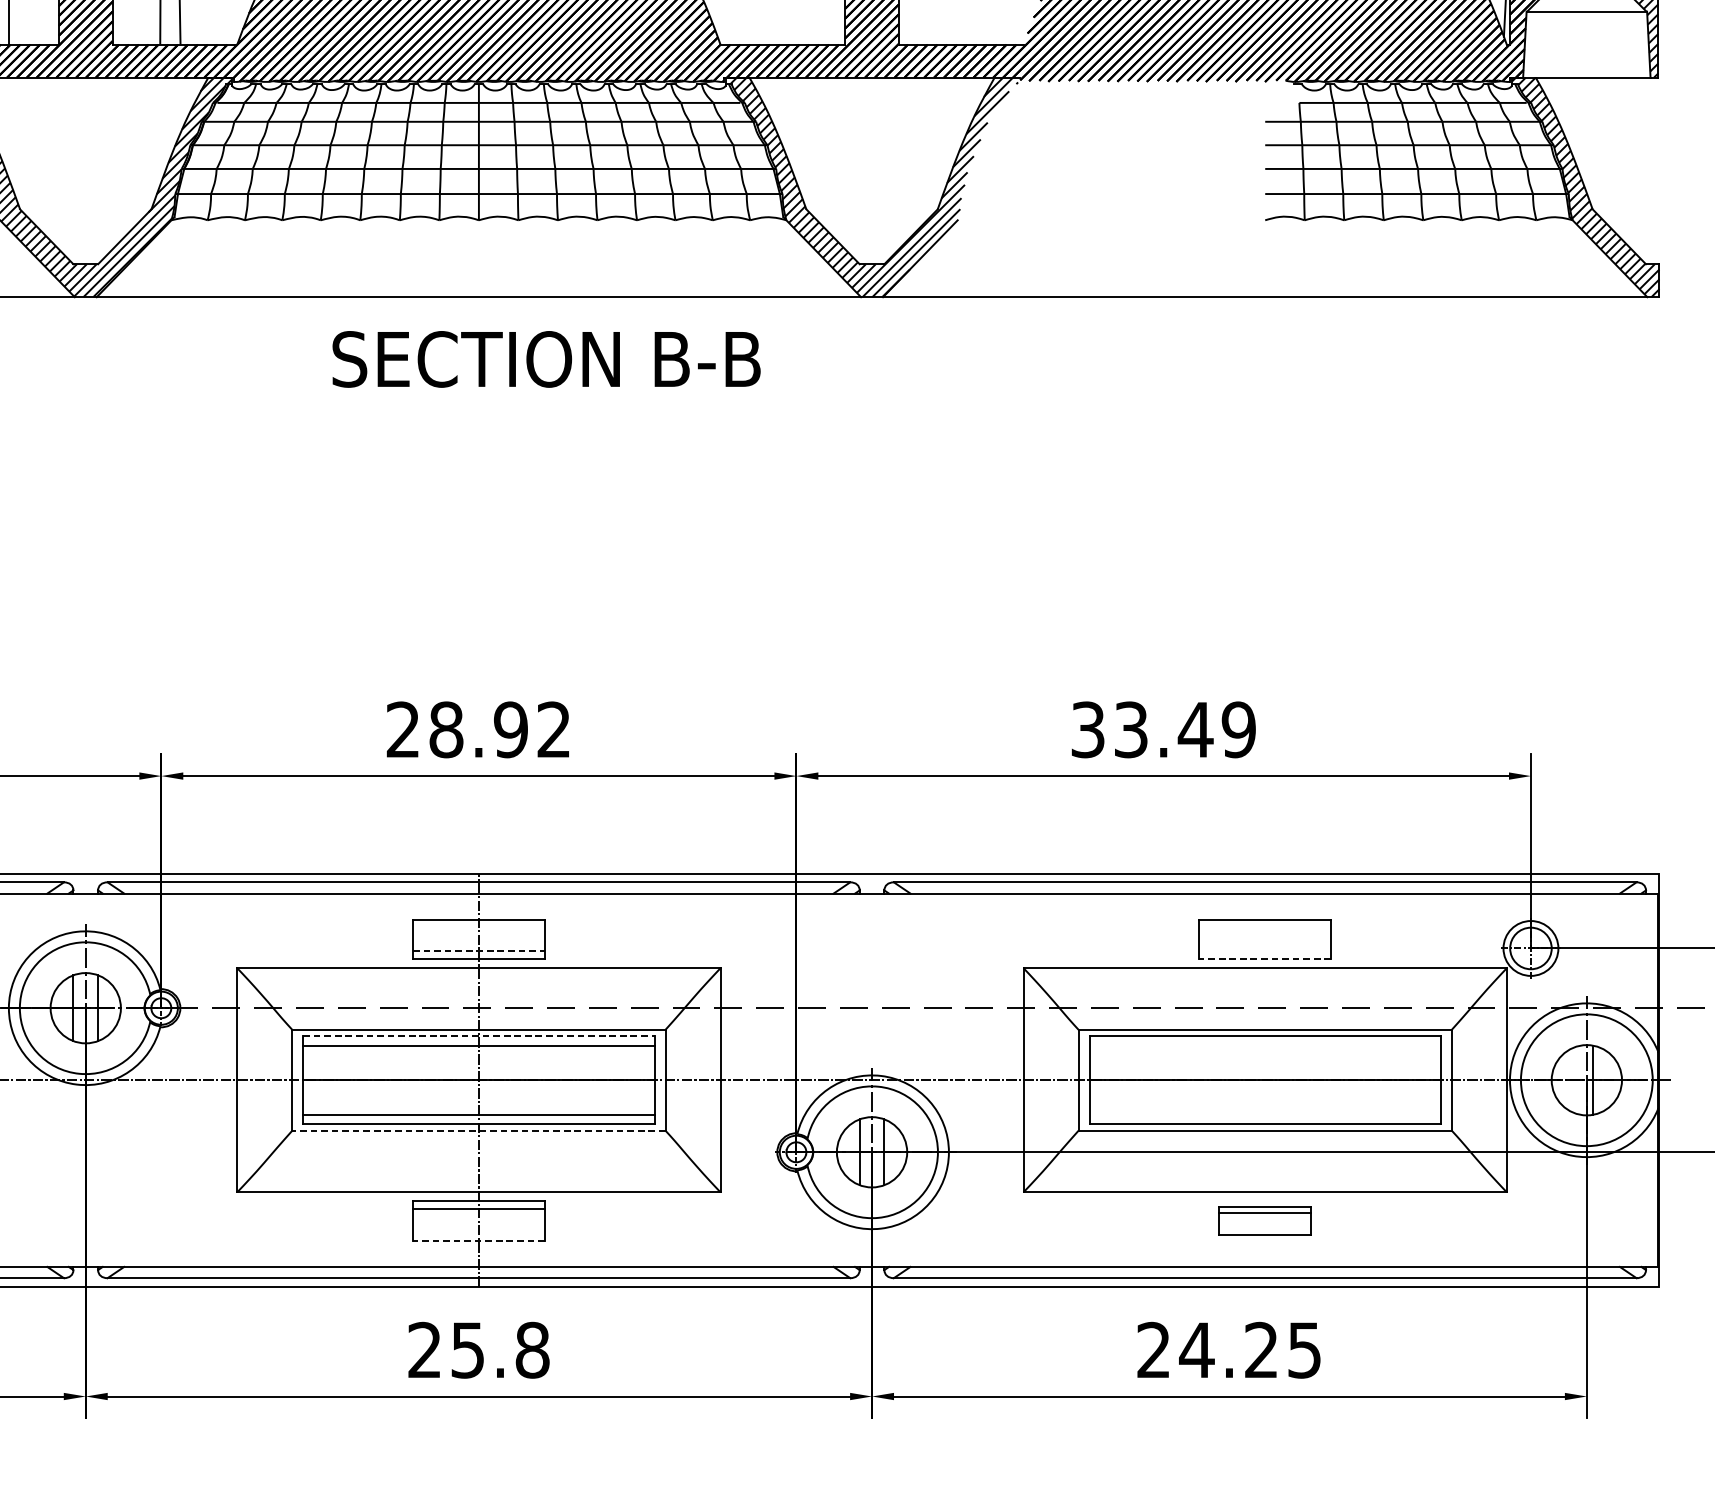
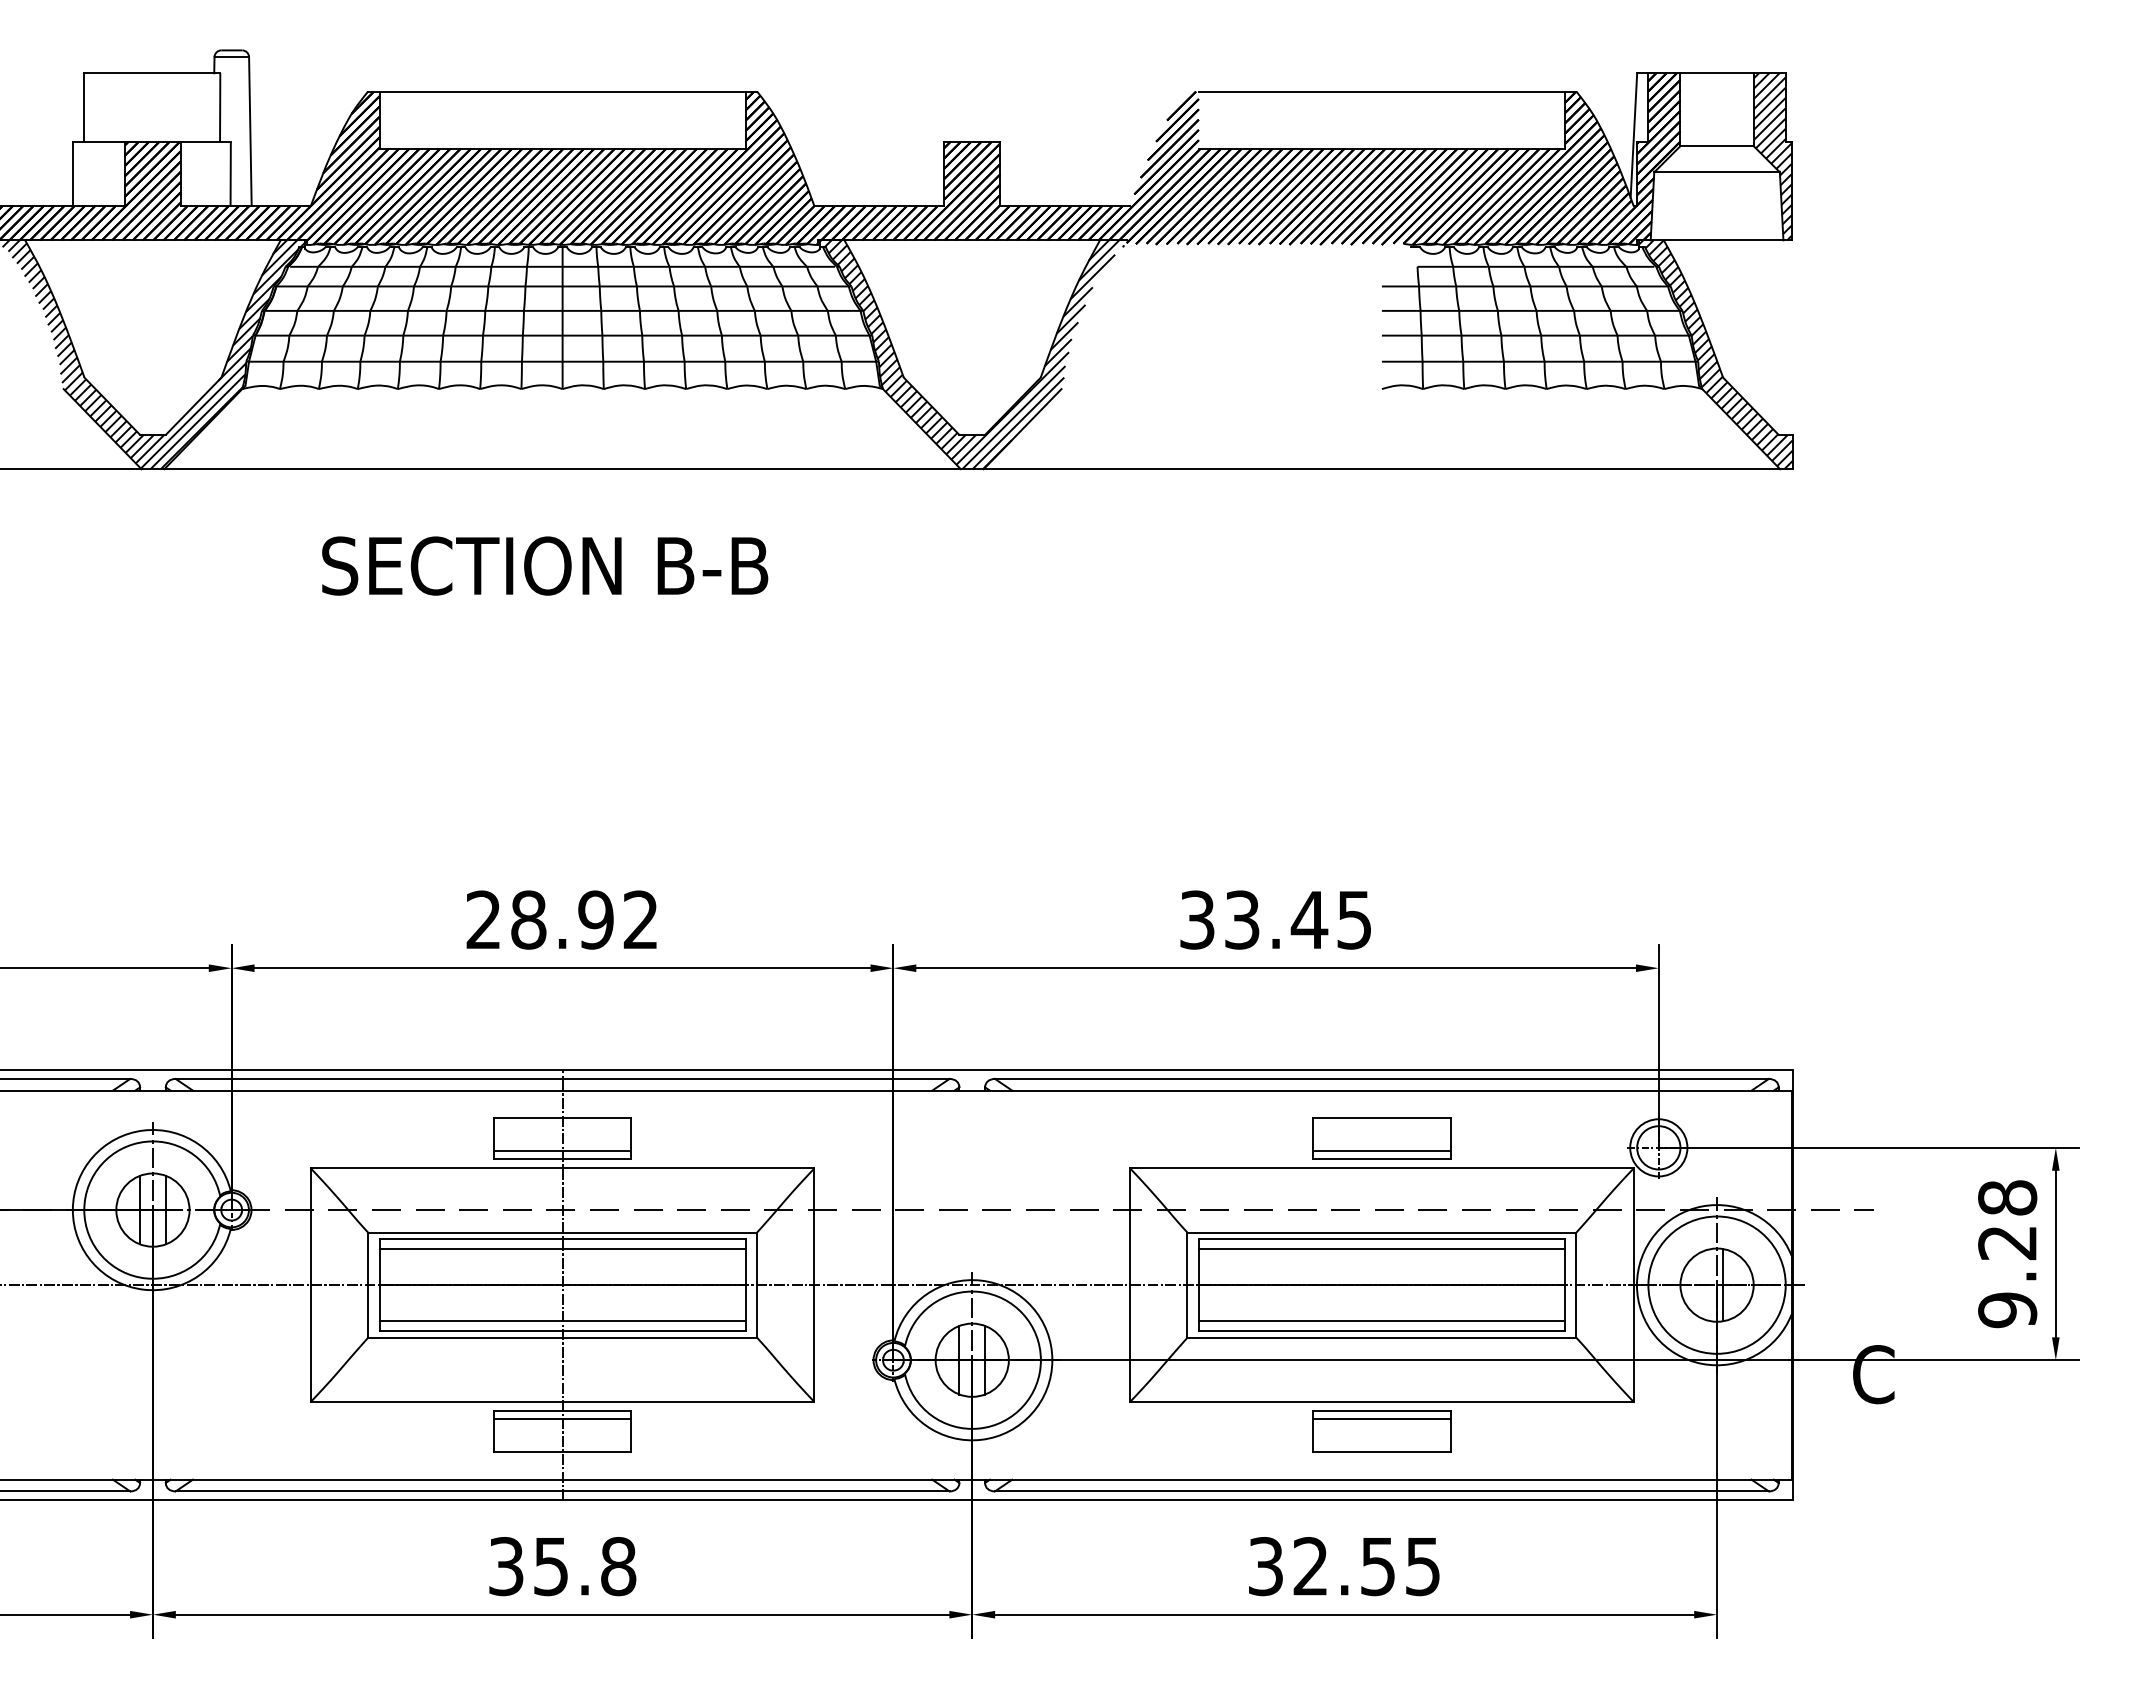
text: (546, 358) -> (545, 565), moved
text: (1238, 729) -> (1354, 919), 33.49 -> 33.45
line: (478, 951) -> (562, 1150), dashed -> solid
line: (1264, 951) -> (1381, 1150), added
line: (1264, 959) -> (1381, 1159), dashed -> solid
line: (479, 1036) -> (563, 1239), dashed -> solid
line: (1264, 1046) -> (1381, 1249), added
line: (1264, 1115) -> (1381, 1321), added
line: (478, 1130) -> (562, 1337), dashed -> solid
part: (1264, 1220) -> (1381, 1431), size x1.43
line: (478, 1240) -> (562, 1452), dashed -> solid
text: (425, 1350) -> (506, 1566), 25.8 -> 35.8
text: (1207, 1350) -> (1321, 1566), 24.25 -> 32.55

